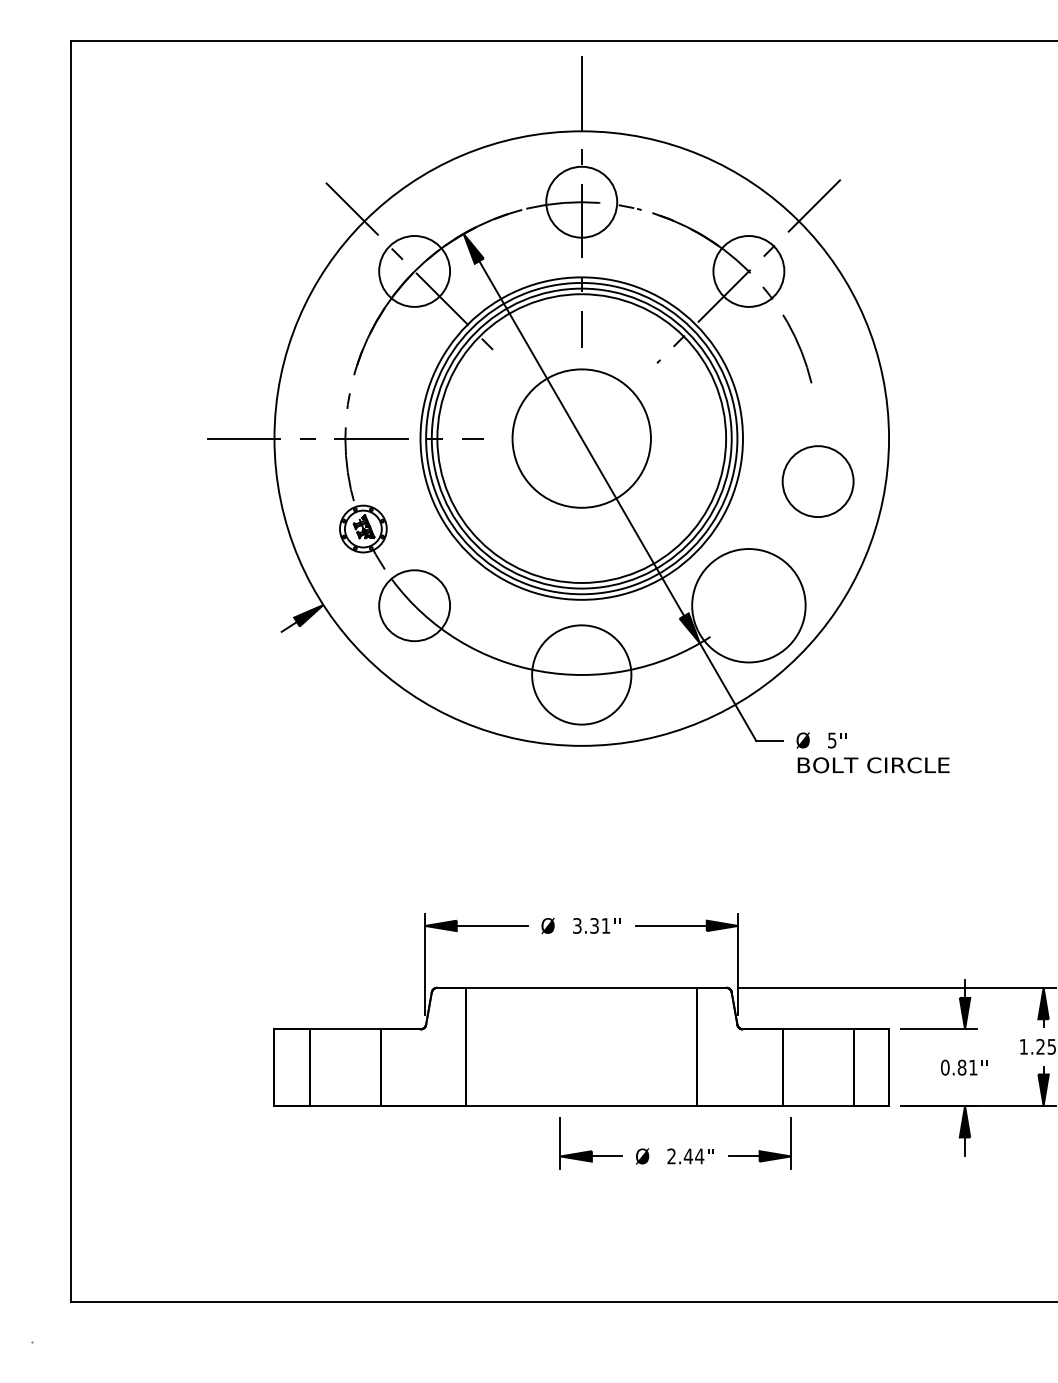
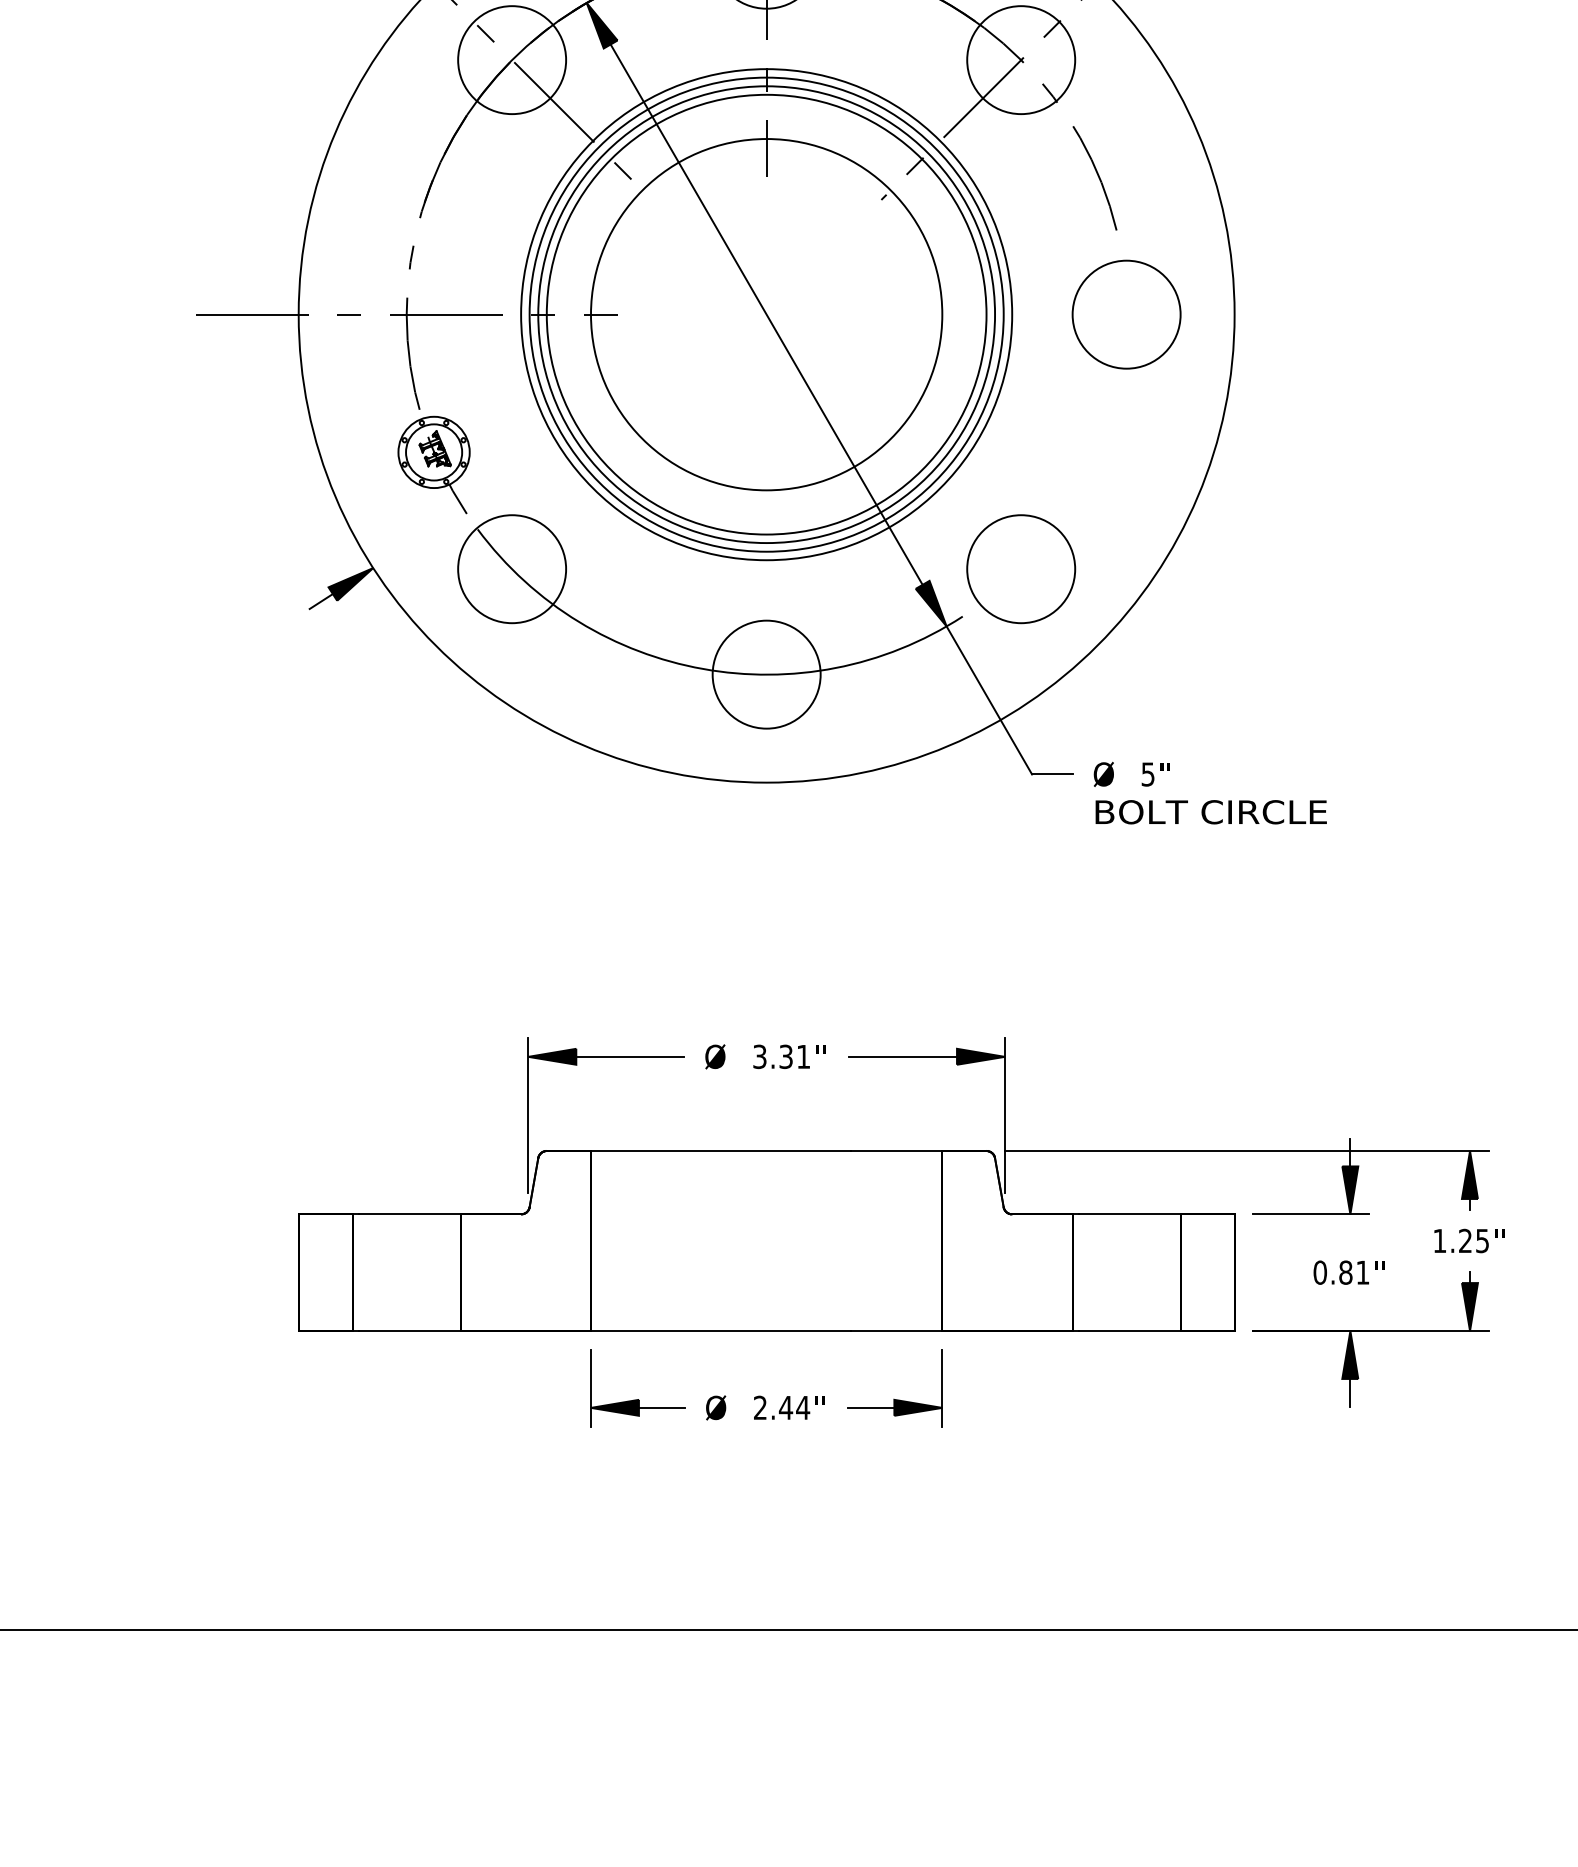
circle: (581, 438) -> (766, 314), size x1.67
circle: (817, 481) -> (1125, 314), moved
circle: (748, 605) -> (1020, 568), size x0.62
circle: (581, 674) -> (766, 673), size x0.71
part: (675, 1143) -> (766, 1388), moved

